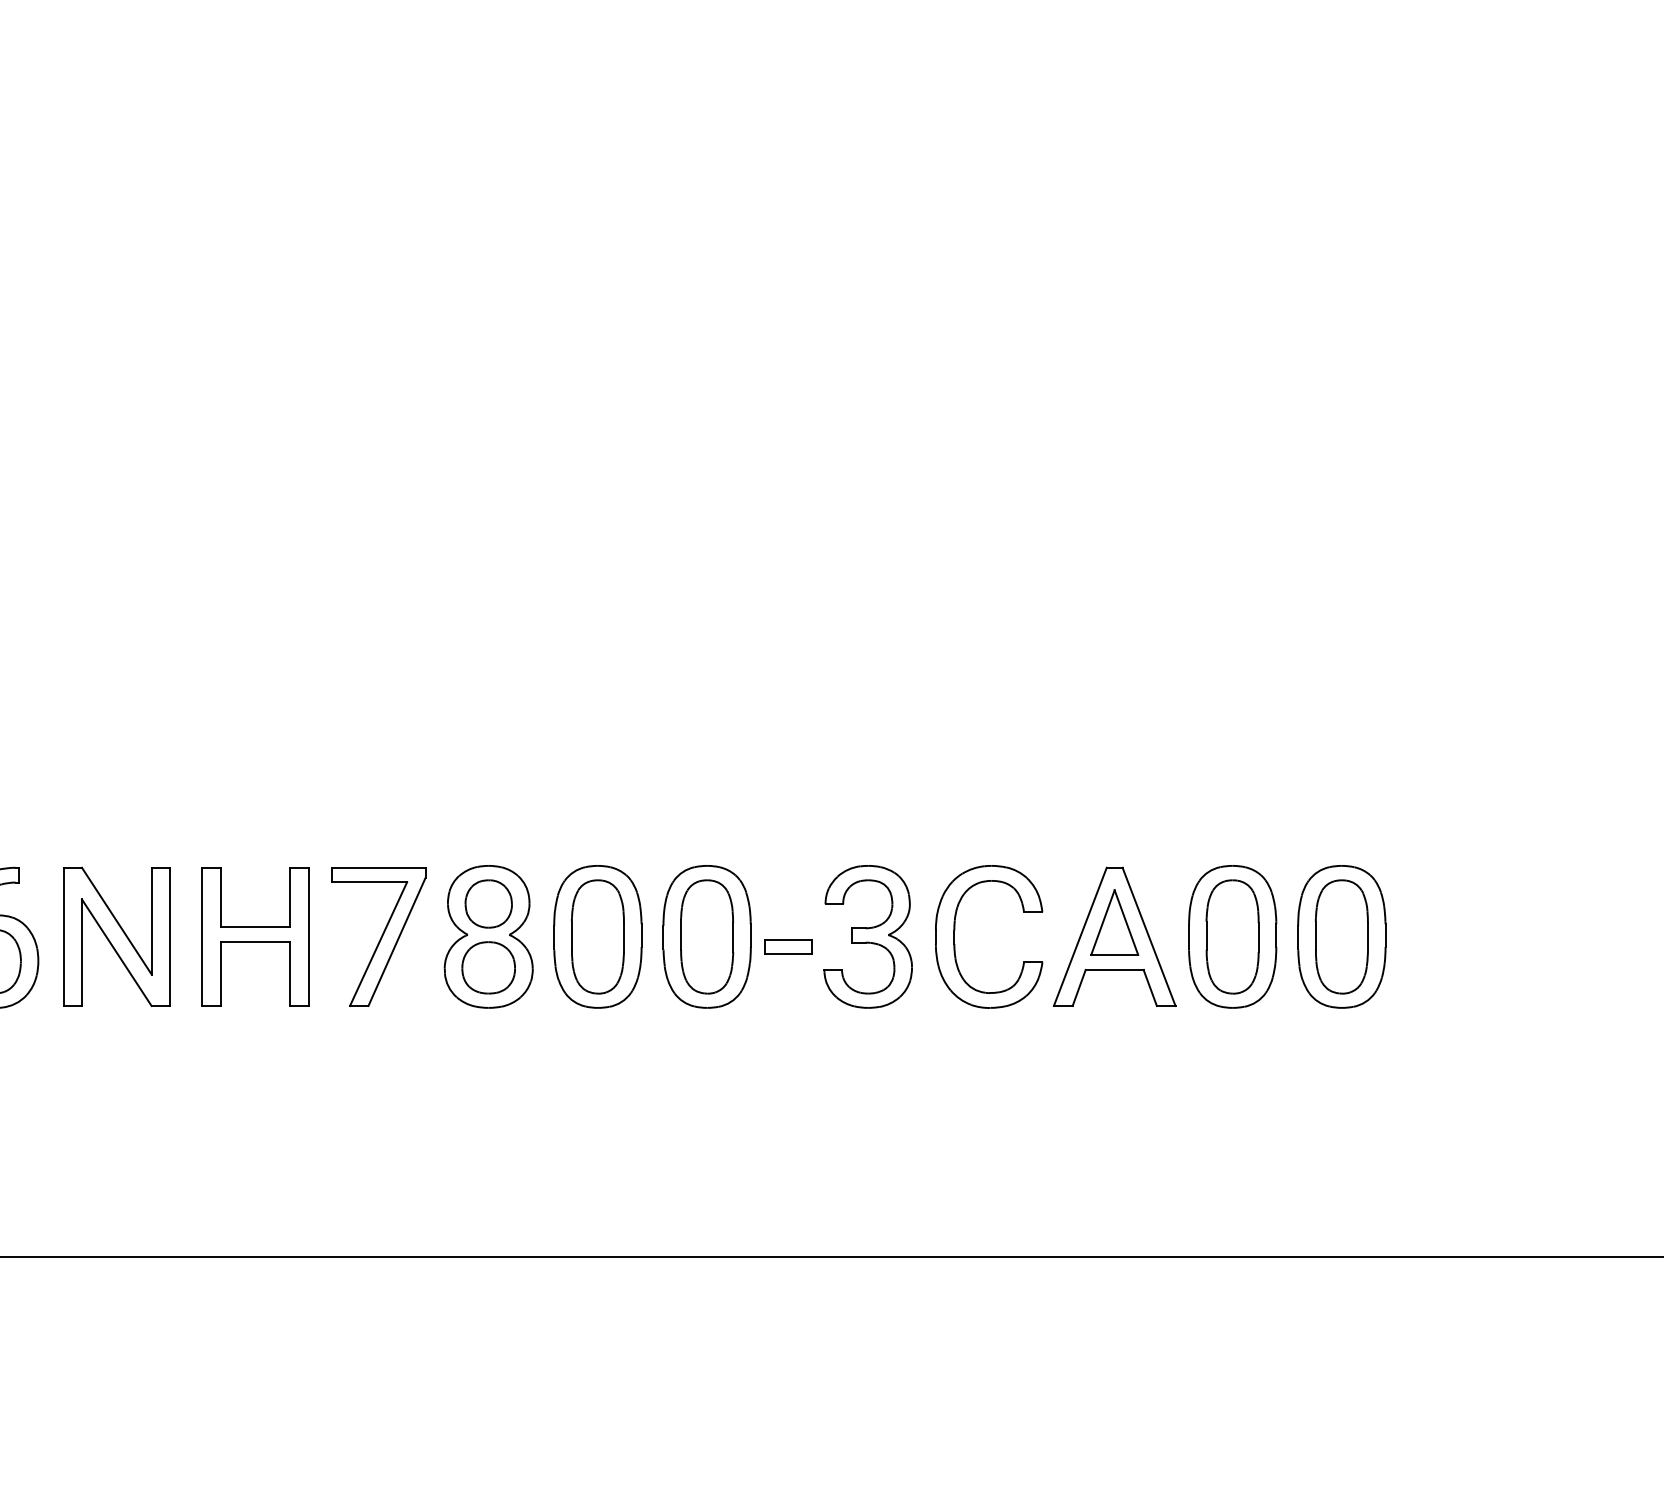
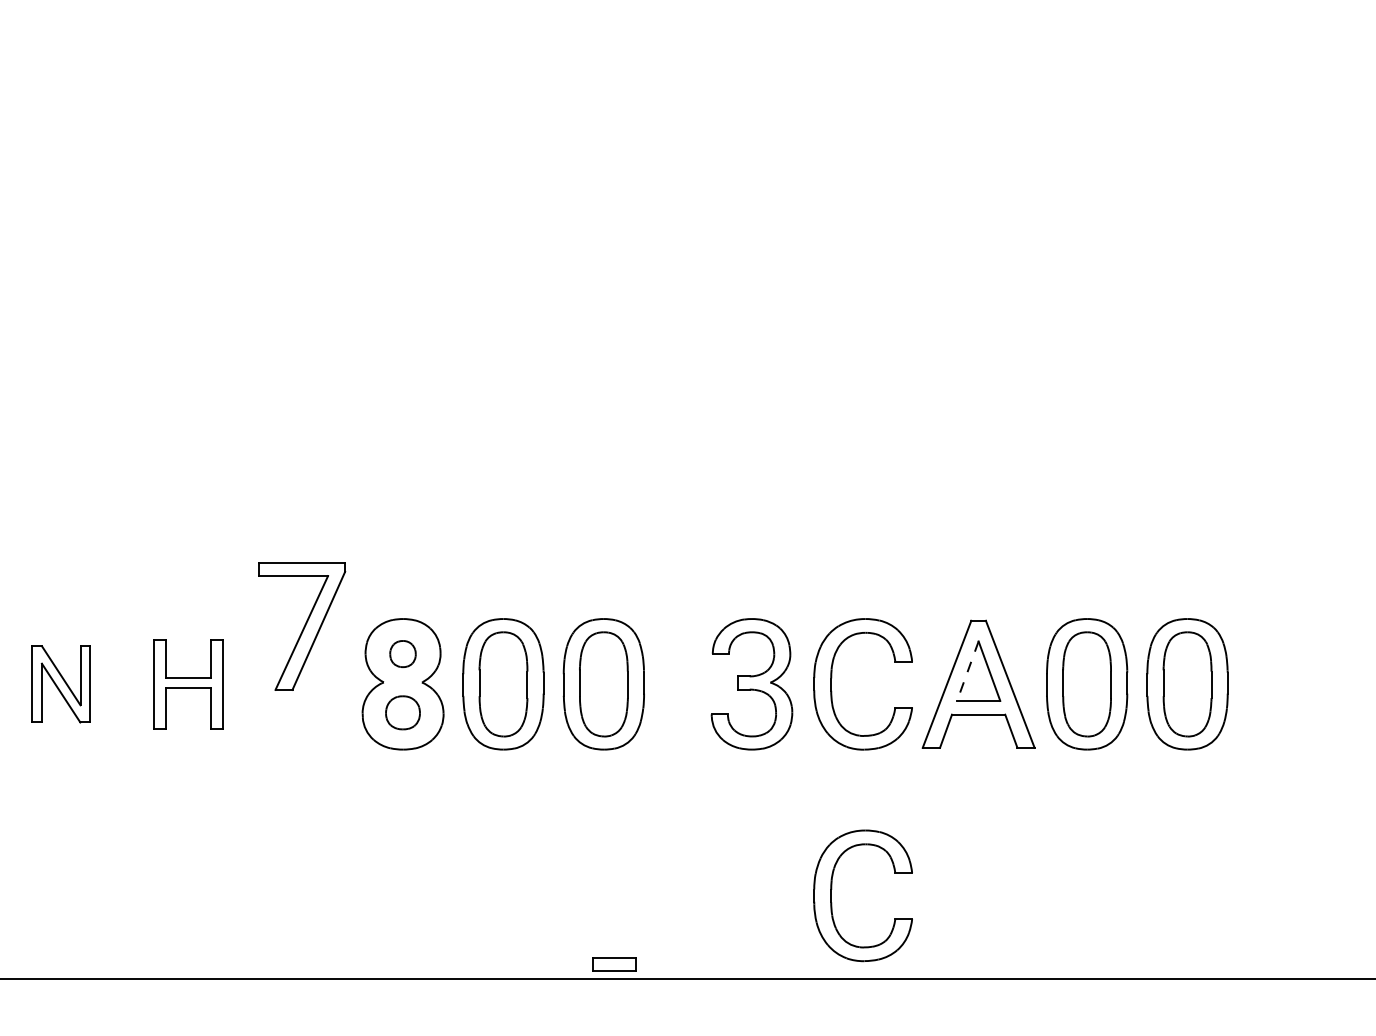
part: (488, 903) -> (402, 653), size x0.6
line: (1102, 923) -> (967, 672), solid -> dashed
part: (116, 936) -> (60, 683), size x0.6
part: (255, 936) -> (188, 683), size x0.7
part: (378, 936) -> (301, 626), moved
part: (788, 946) -> (614, 963), moved
part: (488, 967) -> (402, 712), size x0.7
part: (955, 1160) -> (832, 889), added

